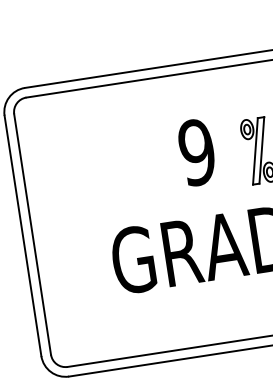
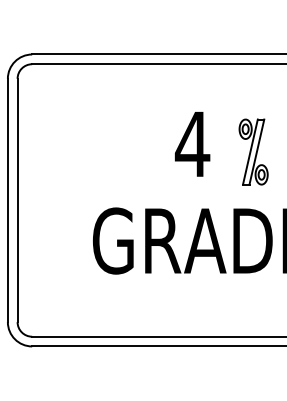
text: (196, 151) -> (192, 143), 9 -> 4

